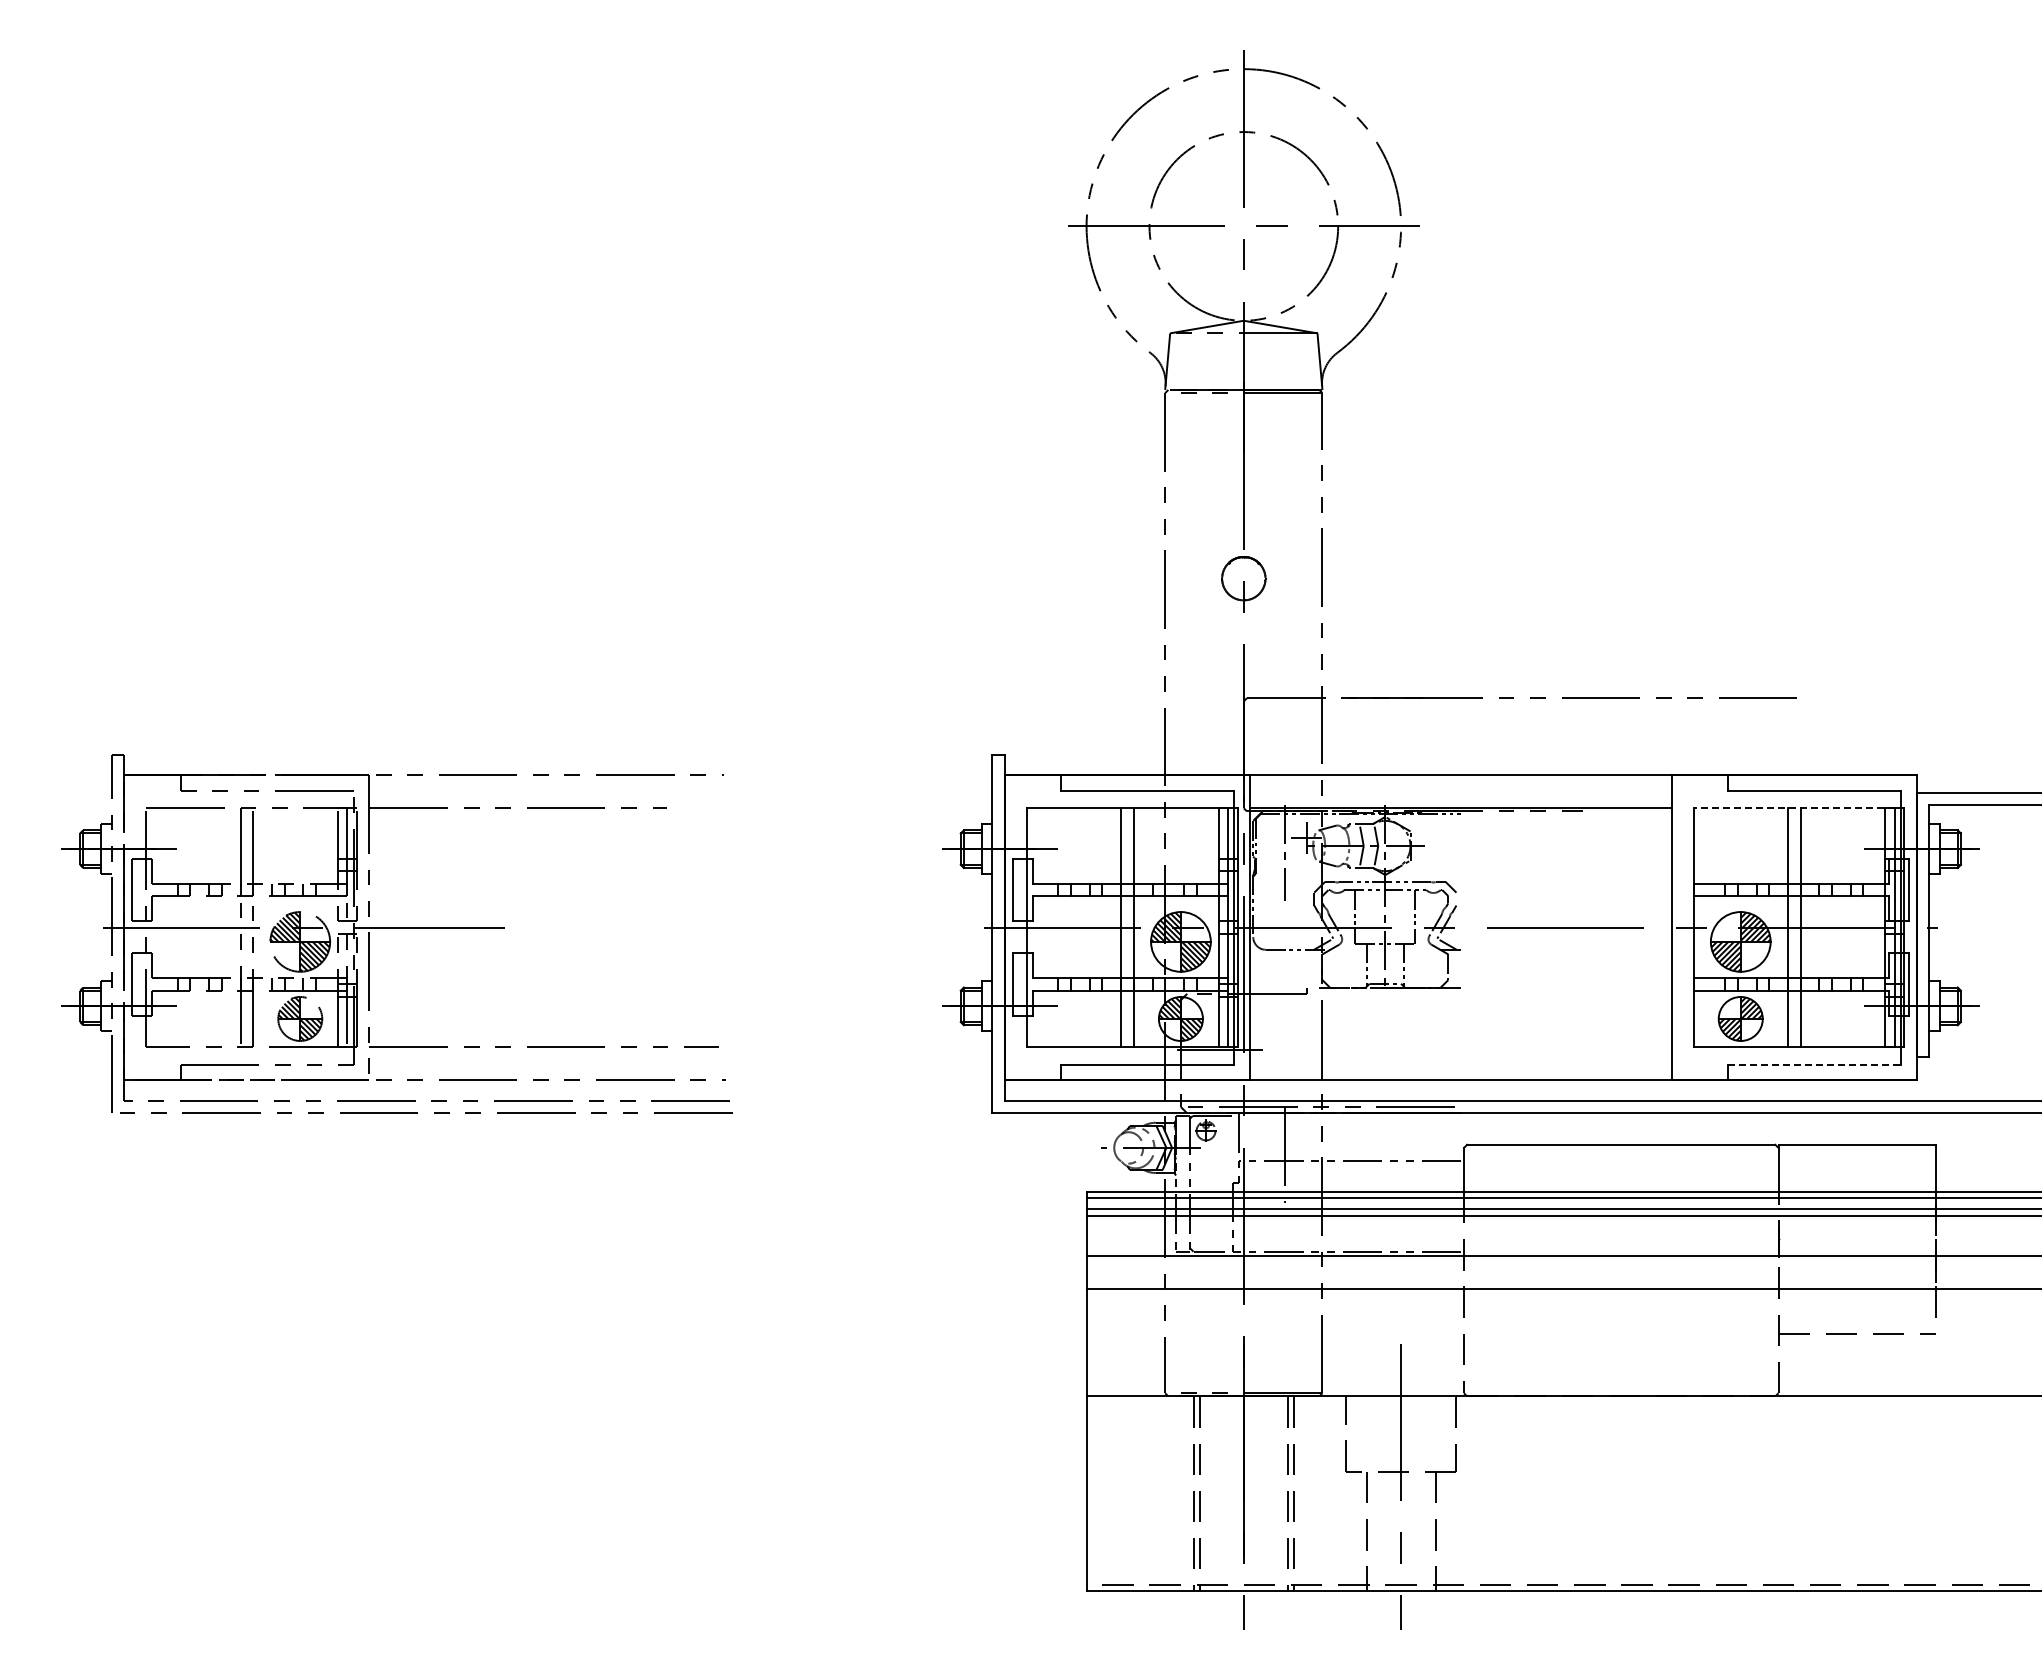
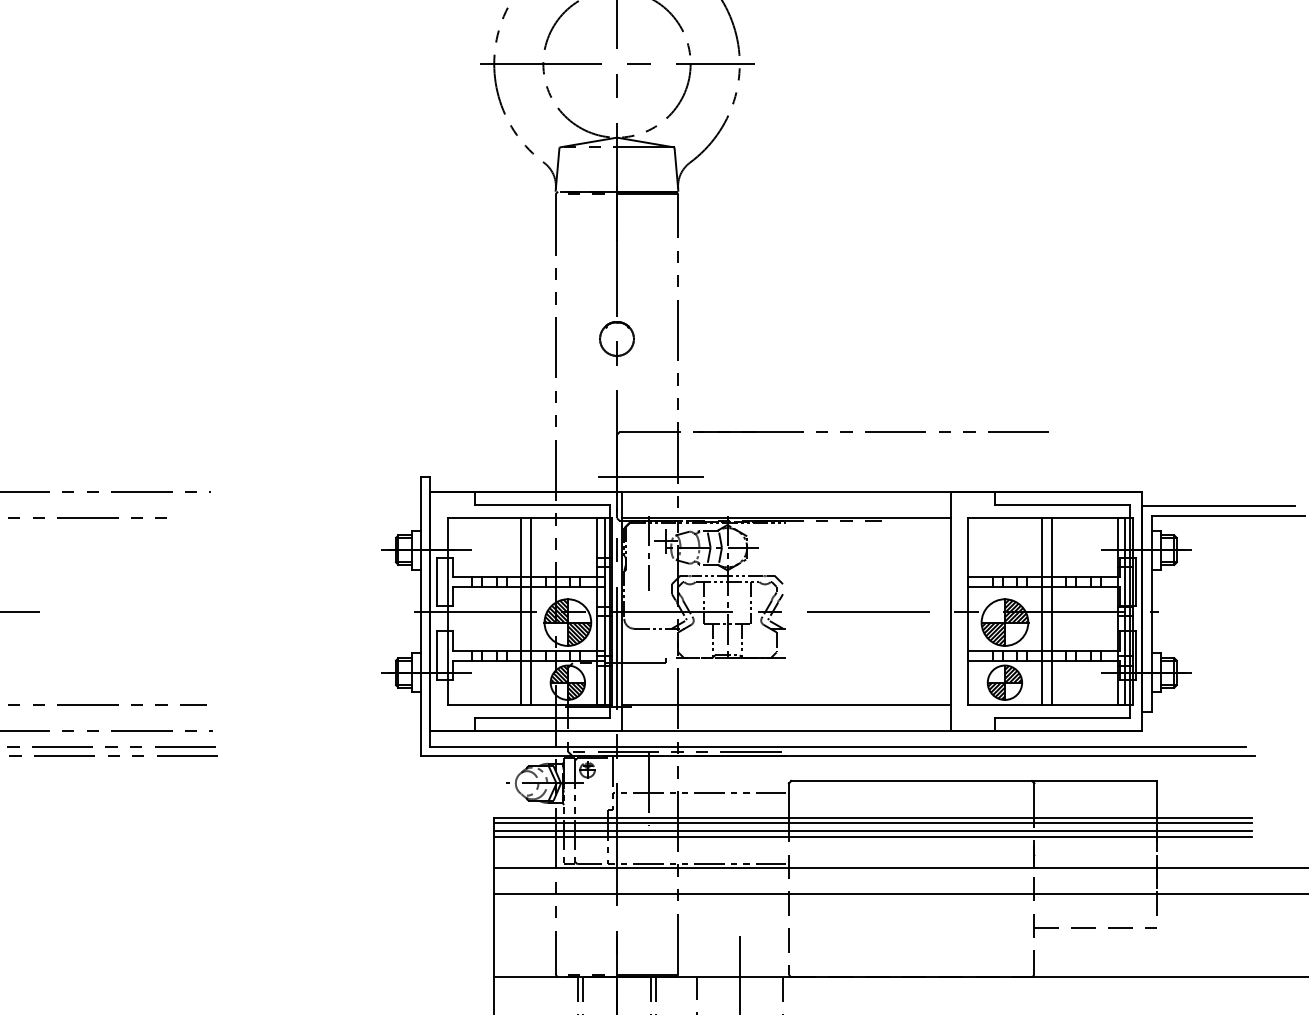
line: (1287, 754) -> (651, 476), added
line: (1794, 808) -> (1046, 518), dashed -> solid
line: (1460, 1047) -> (786, 705), added
line: (1815, 1064) -> (1063, 718), dashed -> solid

